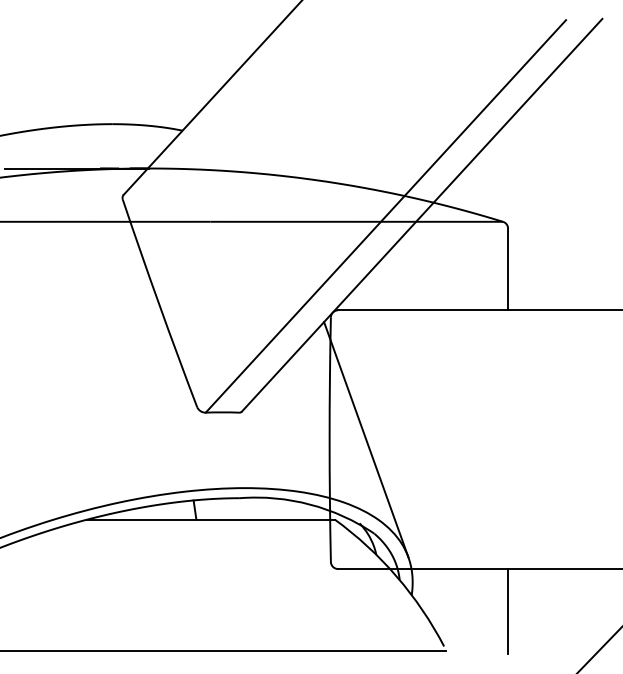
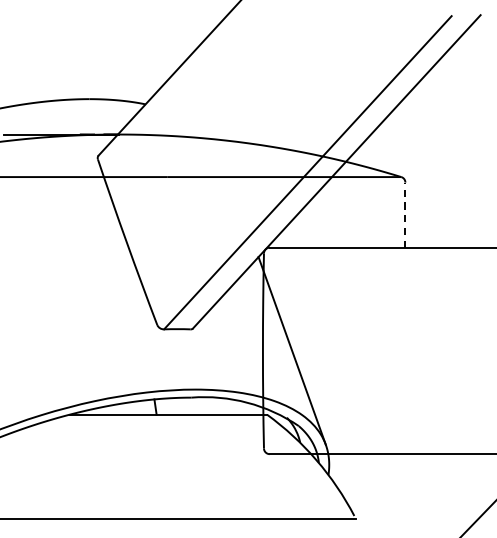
line: (508, 269) -> (405, 215), solid -> dashed
line: (508, 610) -> (405, 487), removed

